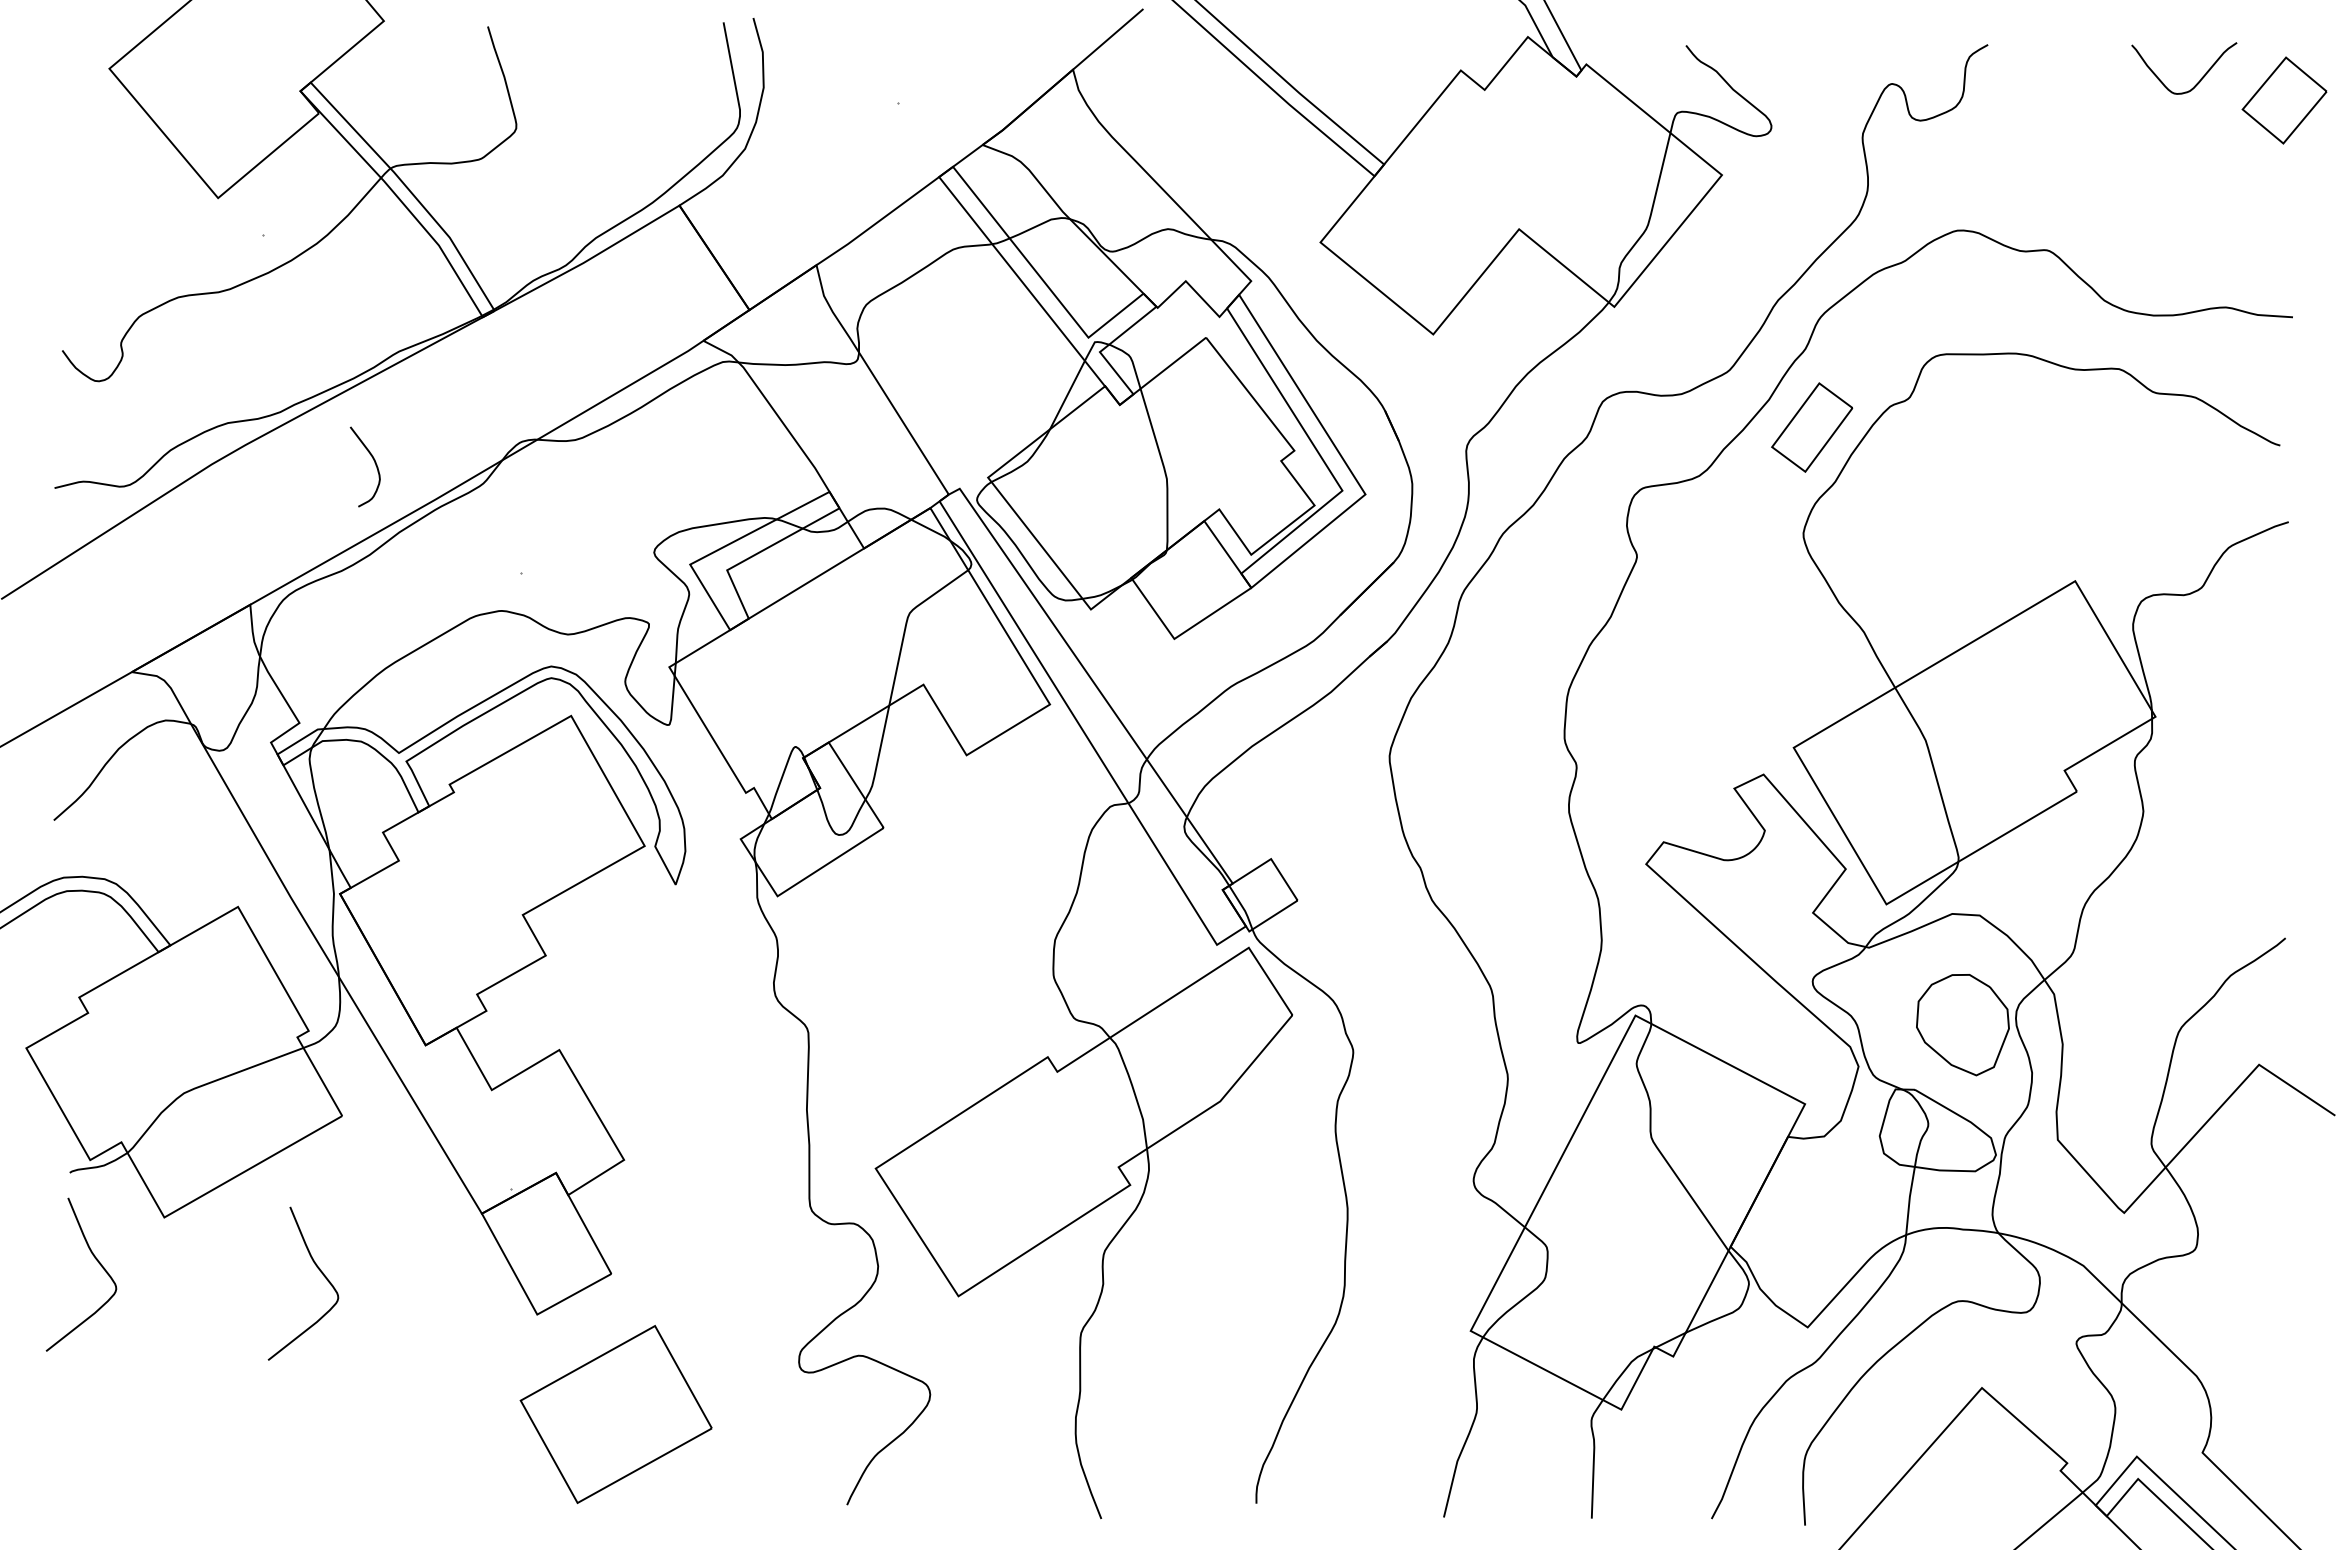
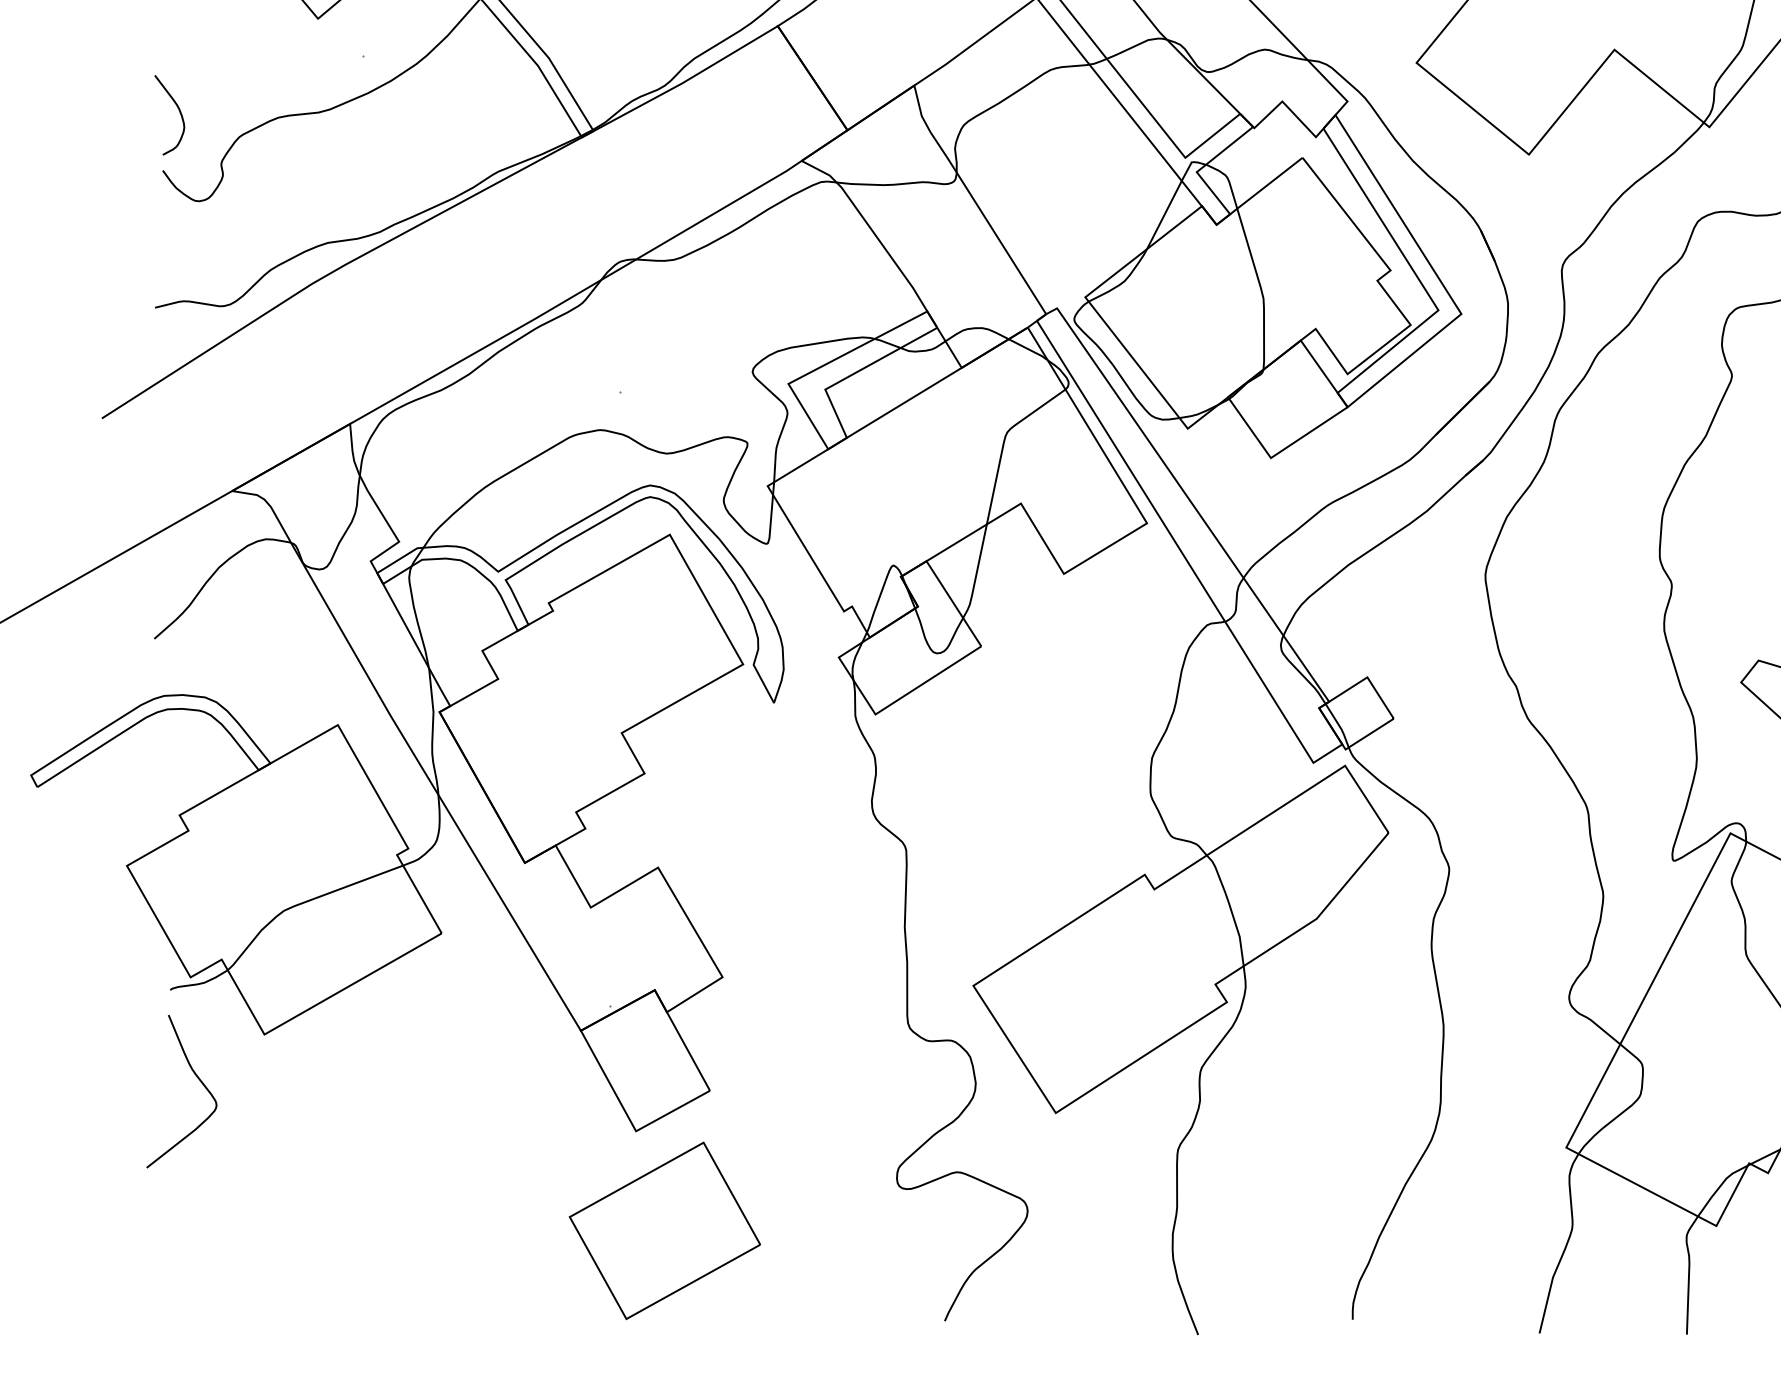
curve: (374, 463) -> (178, 111), moved
curve: (320, 1272) -> (420, 1089), removed
part: (615, 1414) -> (664, 1230), moved

